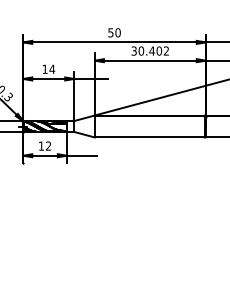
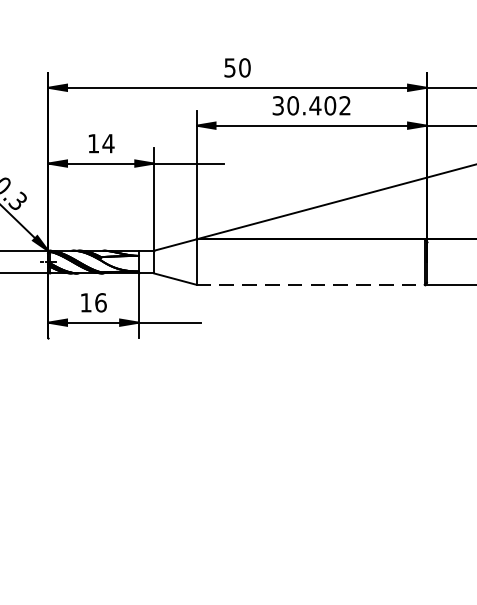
line: (150, 137) -> (312, 284), solid -> dashed
text: (48, 145) -> (100, 301), 12 -> 16

